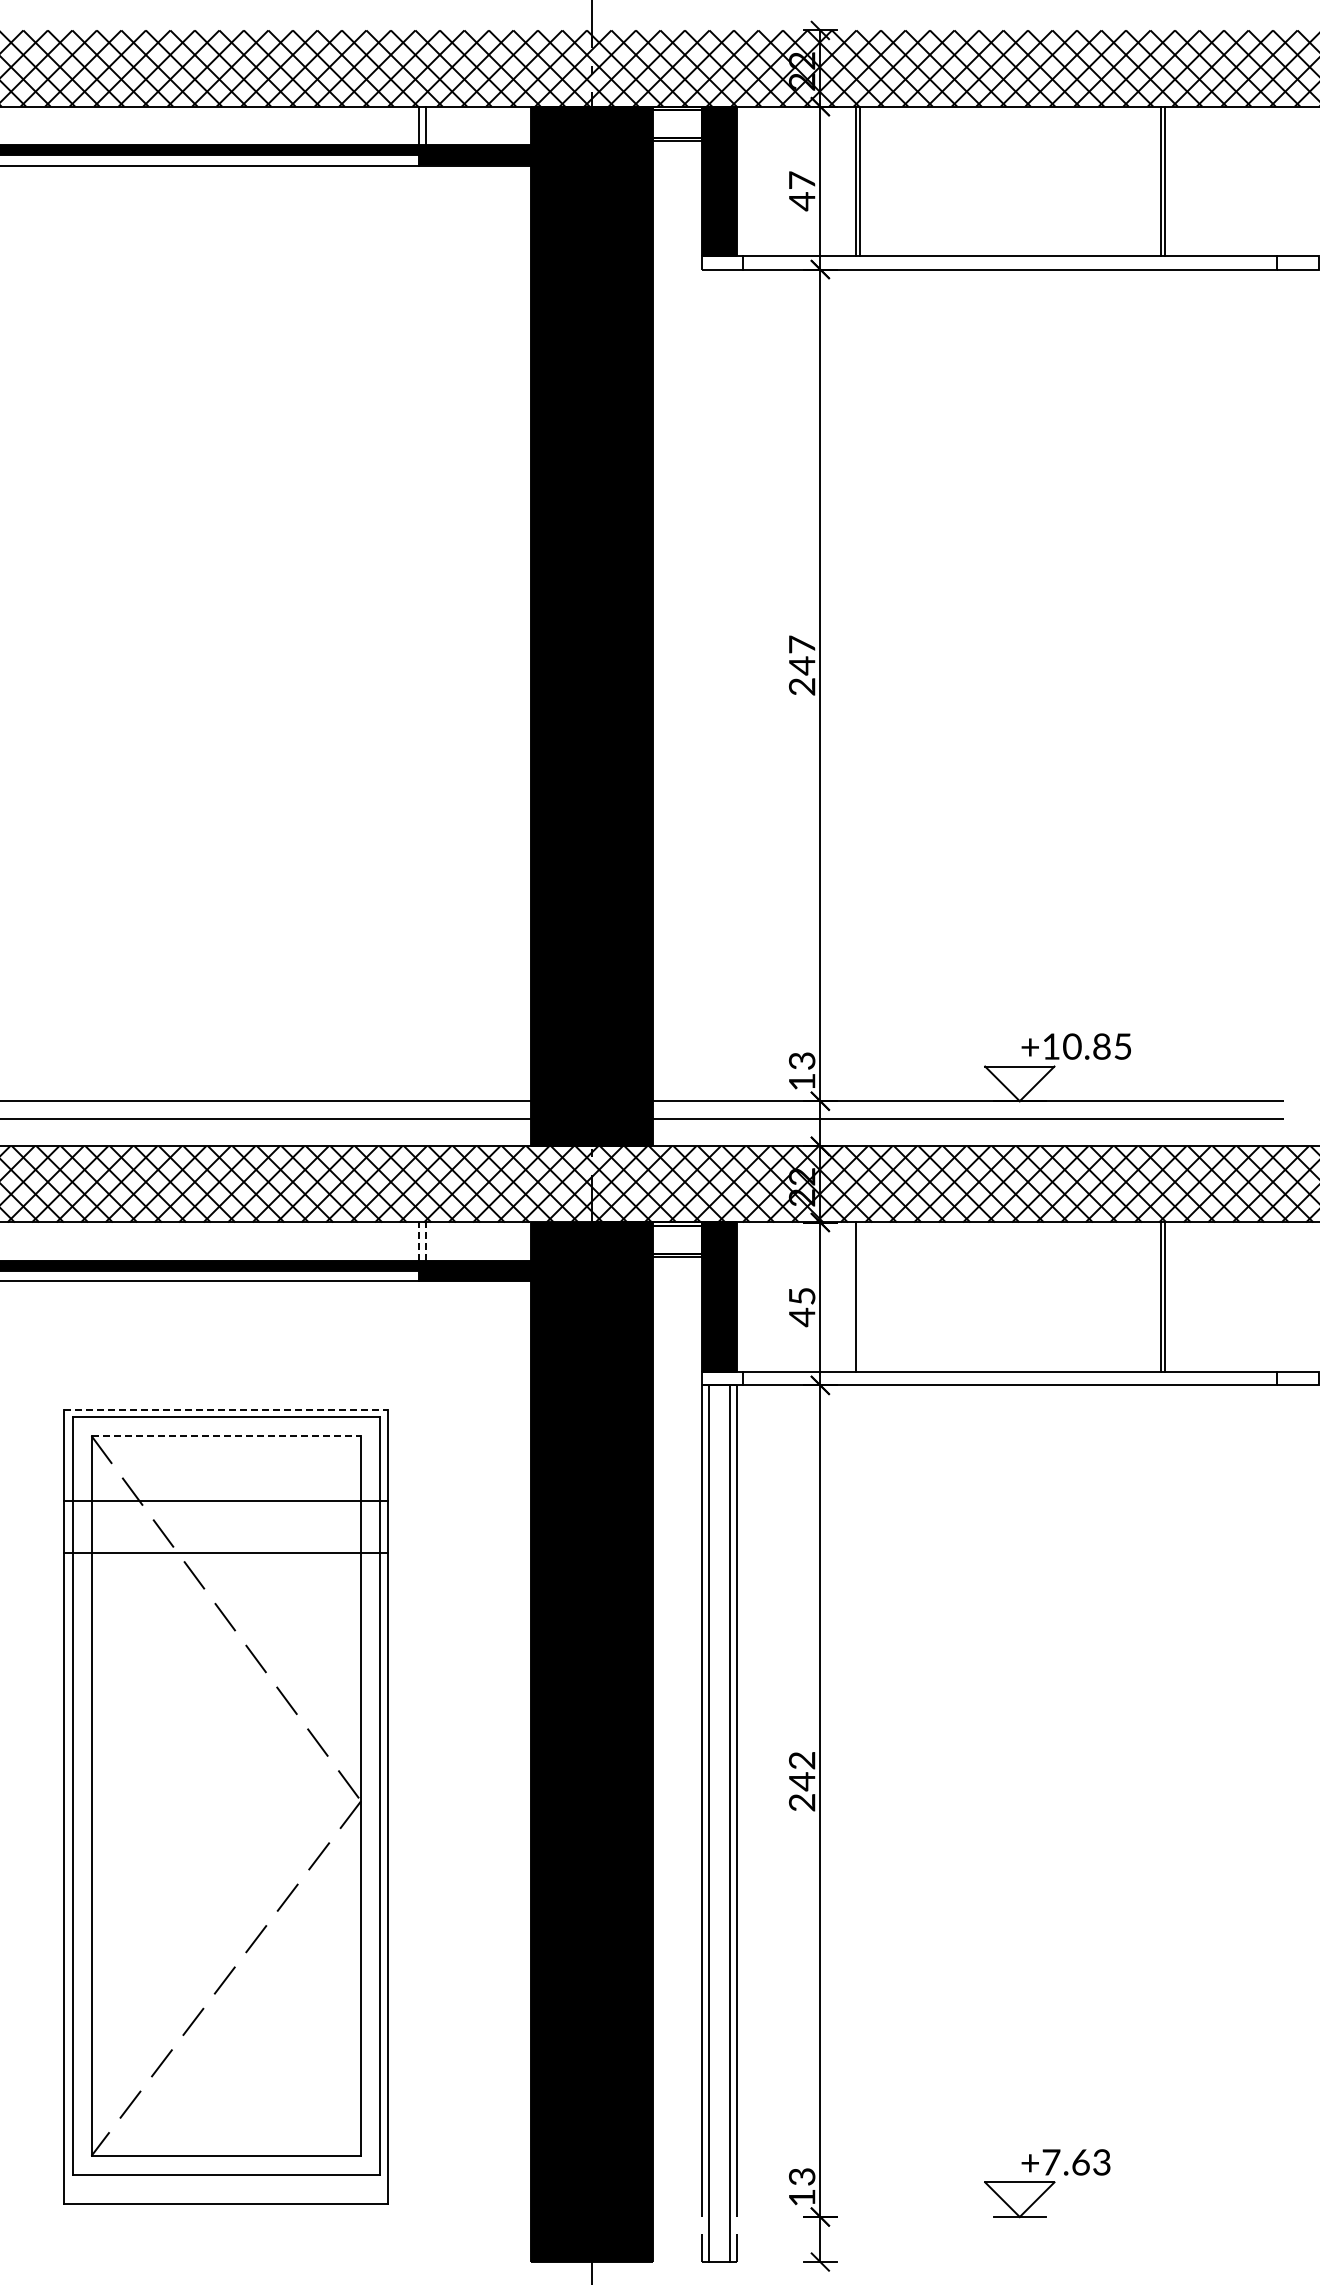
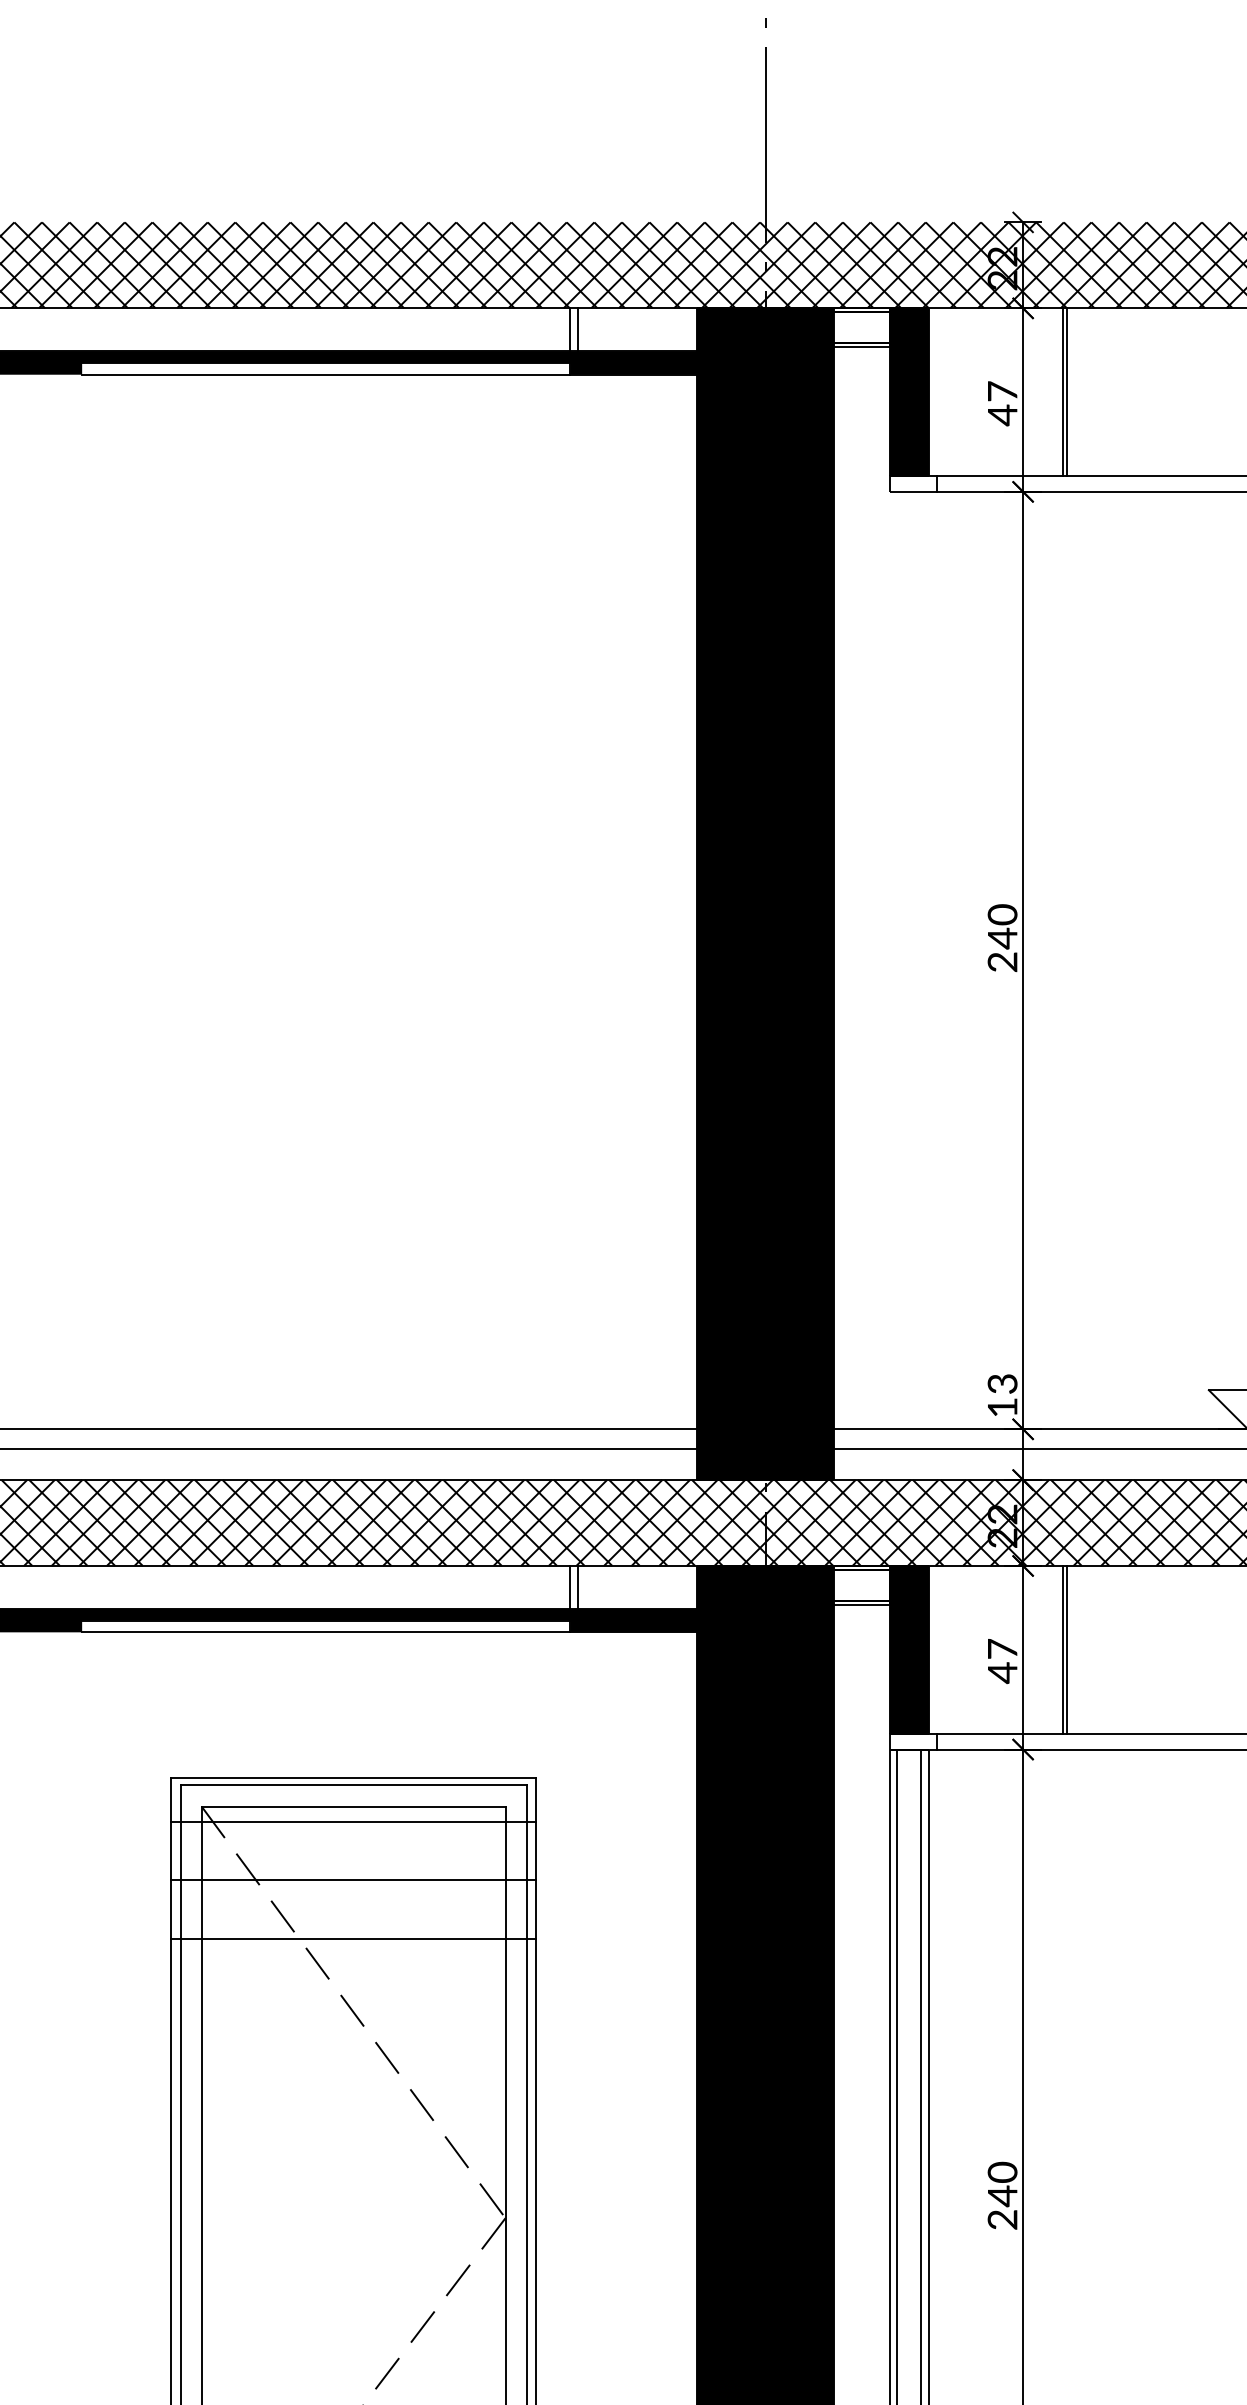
text: (802, 644) -> (1003, 914), 247 -> 240
line: (418, 1241) -> (570, 1587), dashed -> solid
line: (425, 1241) -> (578, 1587), dashed -> solid
text: (802, 1295) -> (1003, 1648), 45 -> 47
line: (859, 1296) -> (1067, 1649), added
line: (226, 1410) -> (353, 1777), dashed -> solid
line: (226, 1435) -> (353, 1806), dashed -> solid
line: (226, 1449) -> (353, 1821), added
text: (802, 1760) -> (1003, 2172), 242 -> 240

